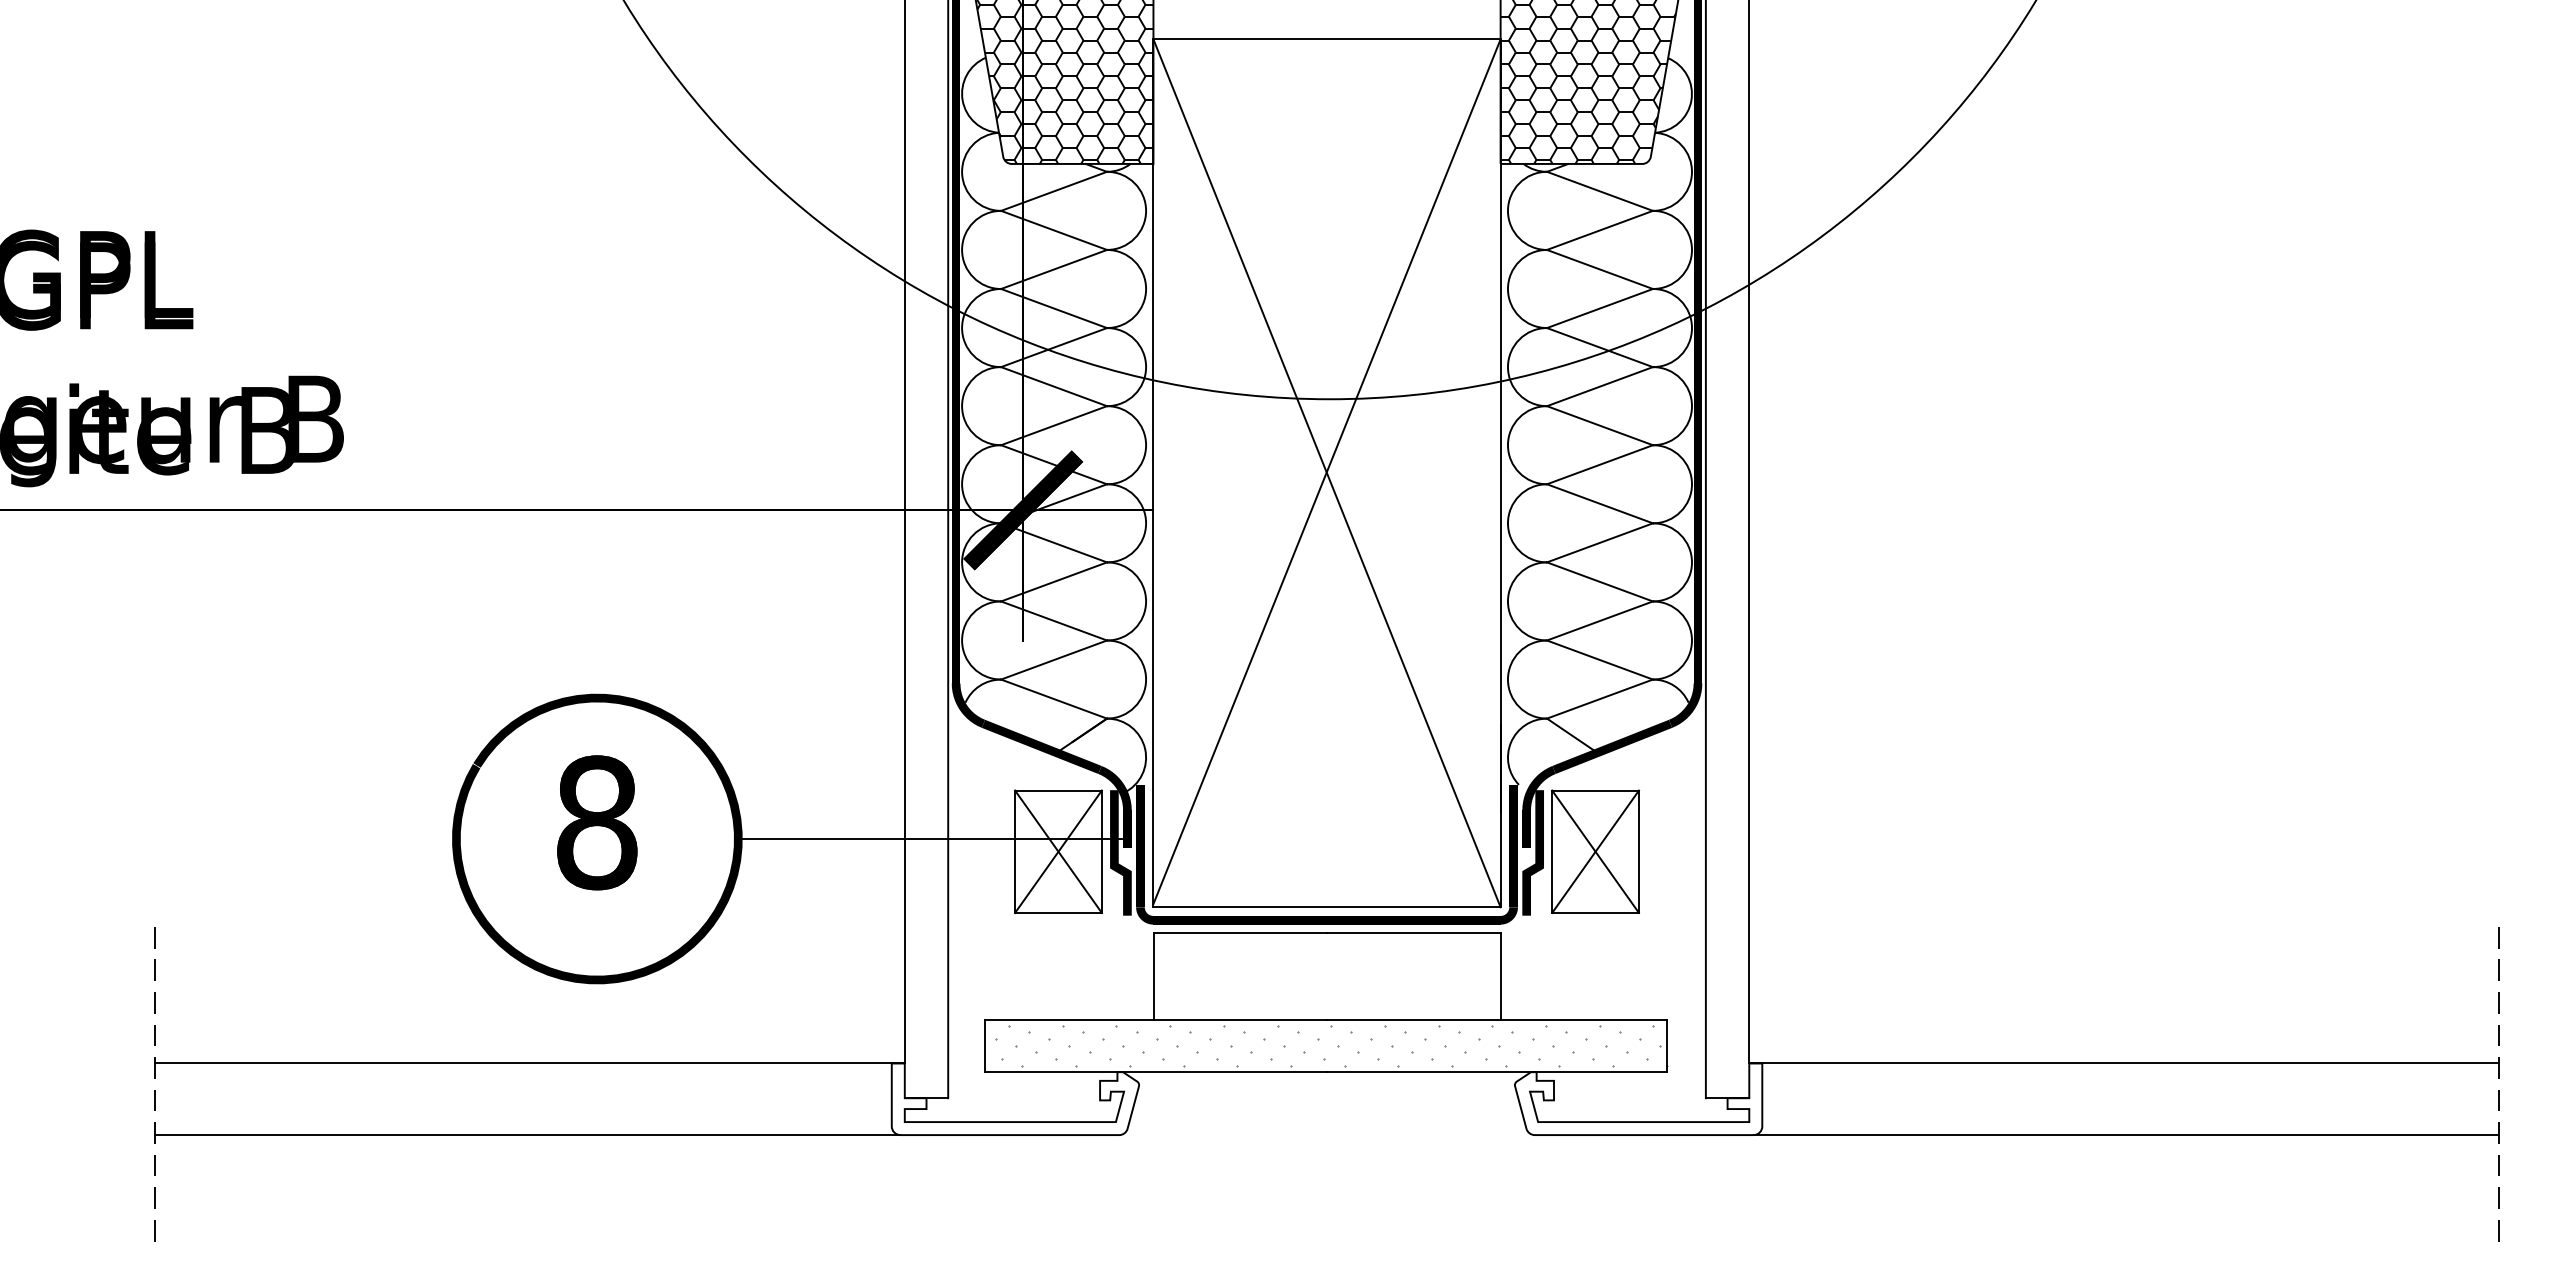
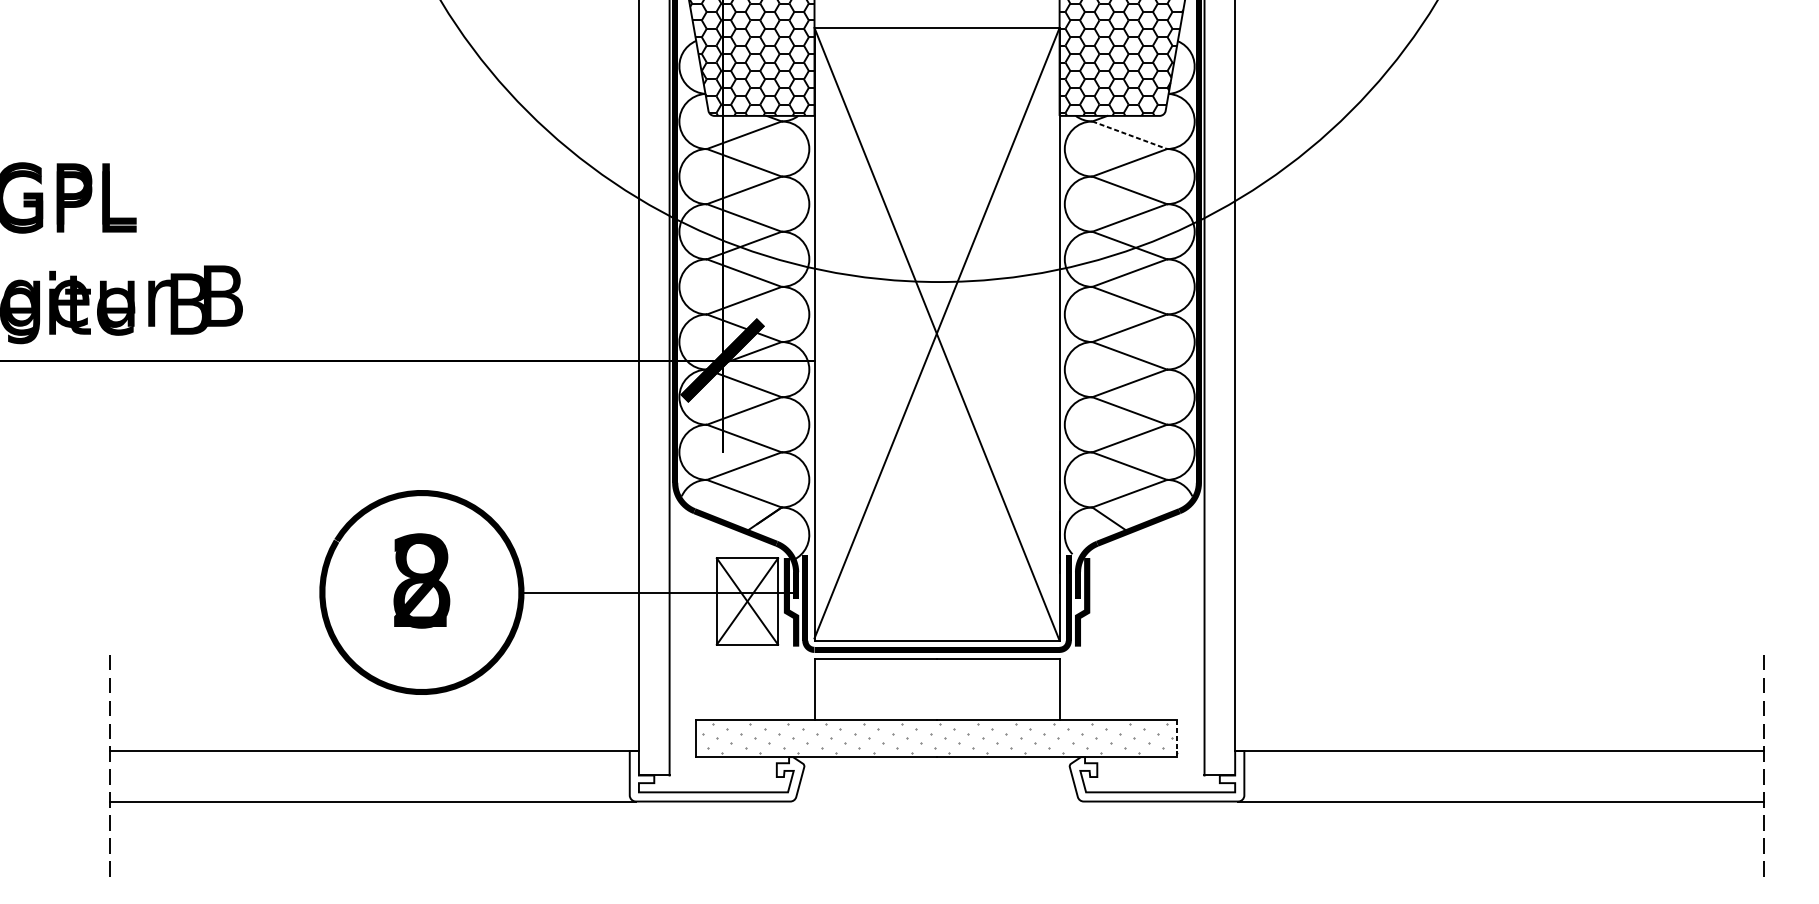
line: (1600, 191) -> (1130, 135), solid -> dashed
text: (597, 822) -> (422, 580), 8 -> 2
part: (1595, 851) -> (1126, 601), removed
line: (1667, 1046) -> (1177, 738), solid -> dashed

